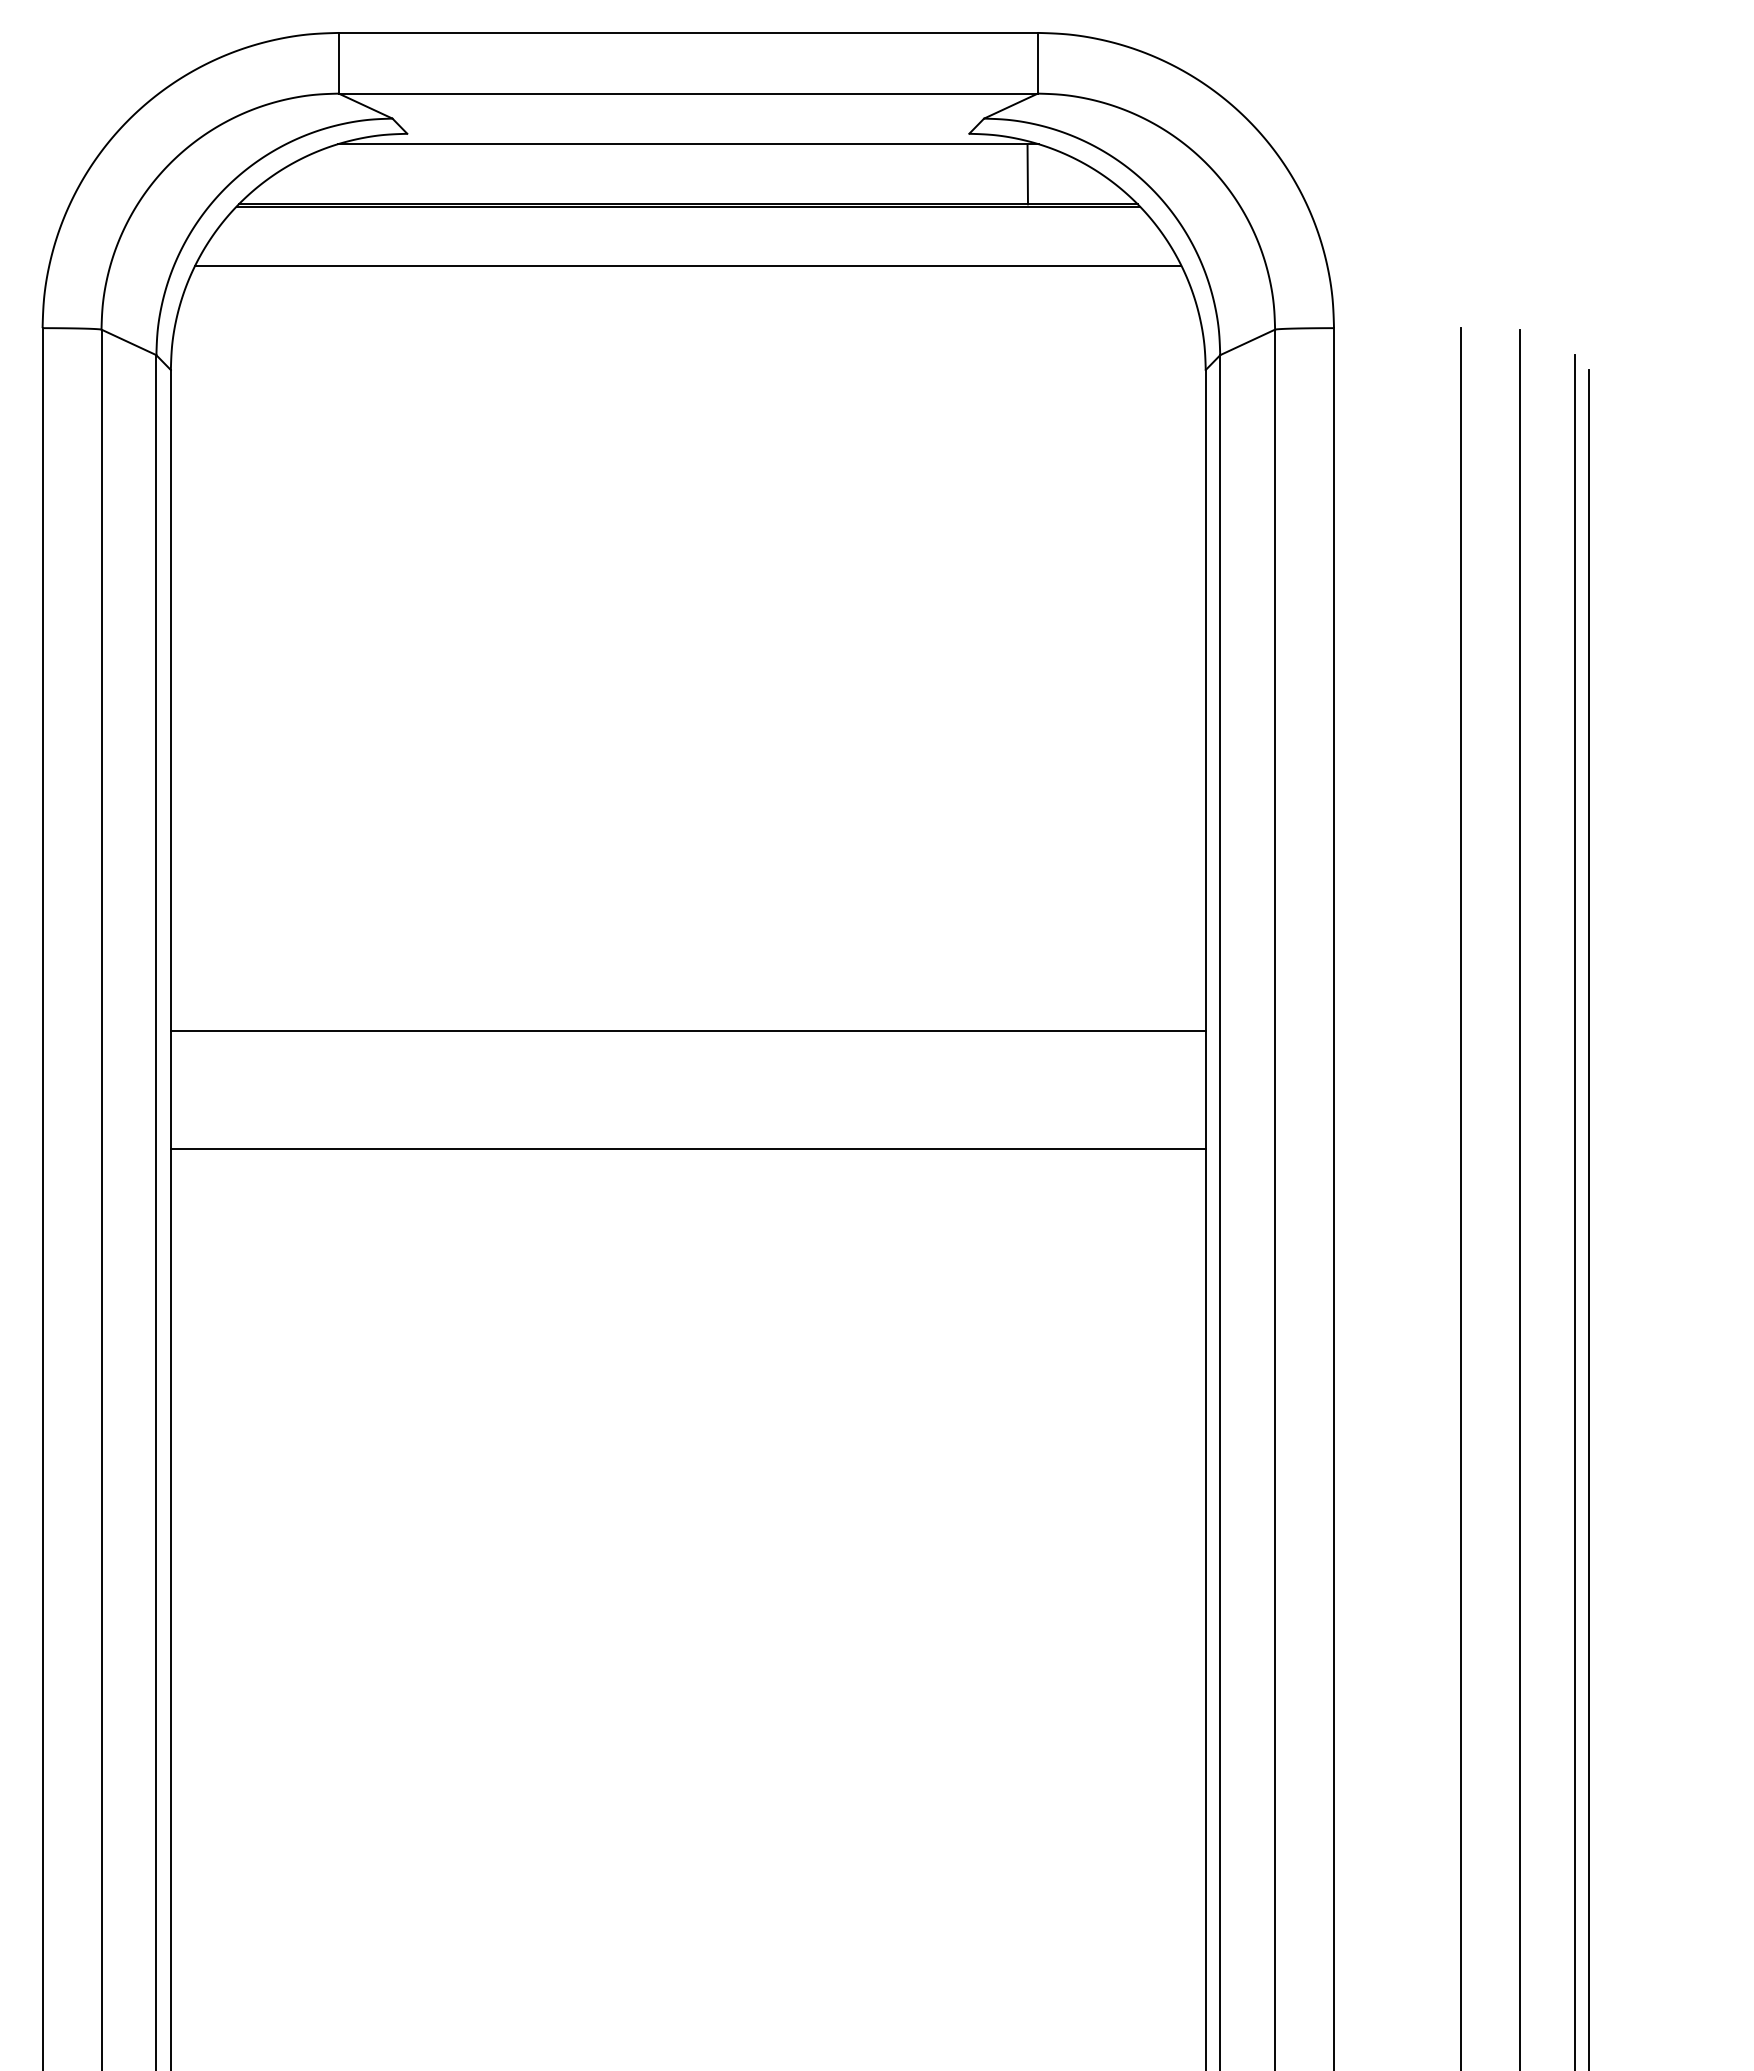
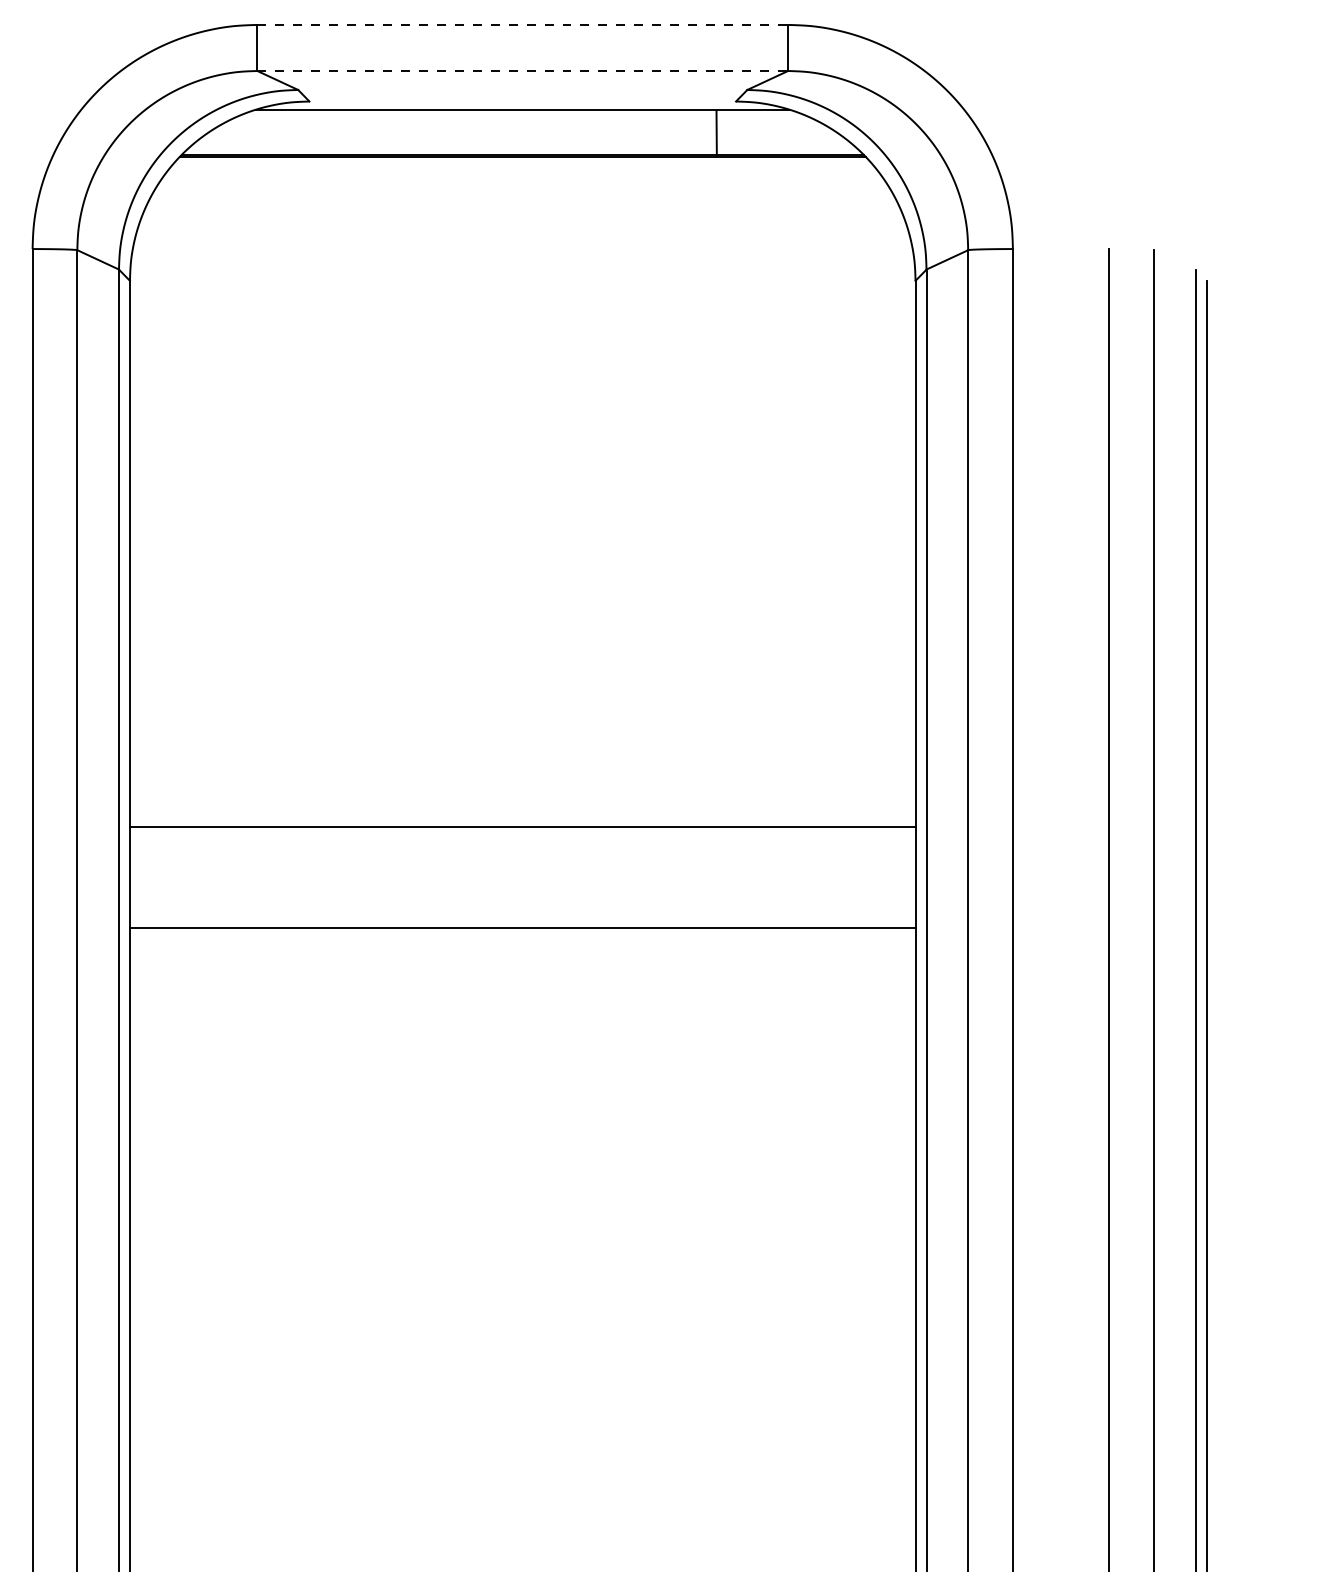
line: (688, 32) -> (522, 24), solid -> dashed
line: (688, 93) -> (522, 70), solid -> dashed
line: (1027, 174) -> (716, 133), moved
line: (688, 265) -> (522, 201), removed
line: (687, 1030) -> (522, 826), moved
line: (687, 1149) -> (522, 927), moved

